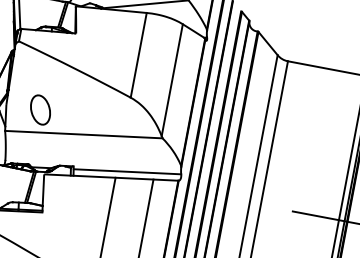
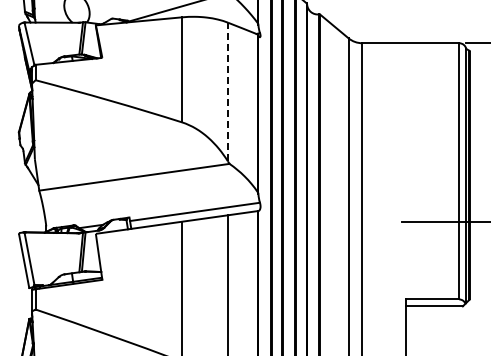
line: (171, 79) -> (227, 91), solid -> dashed
part: (40, 109) -> (76, 157), removed

